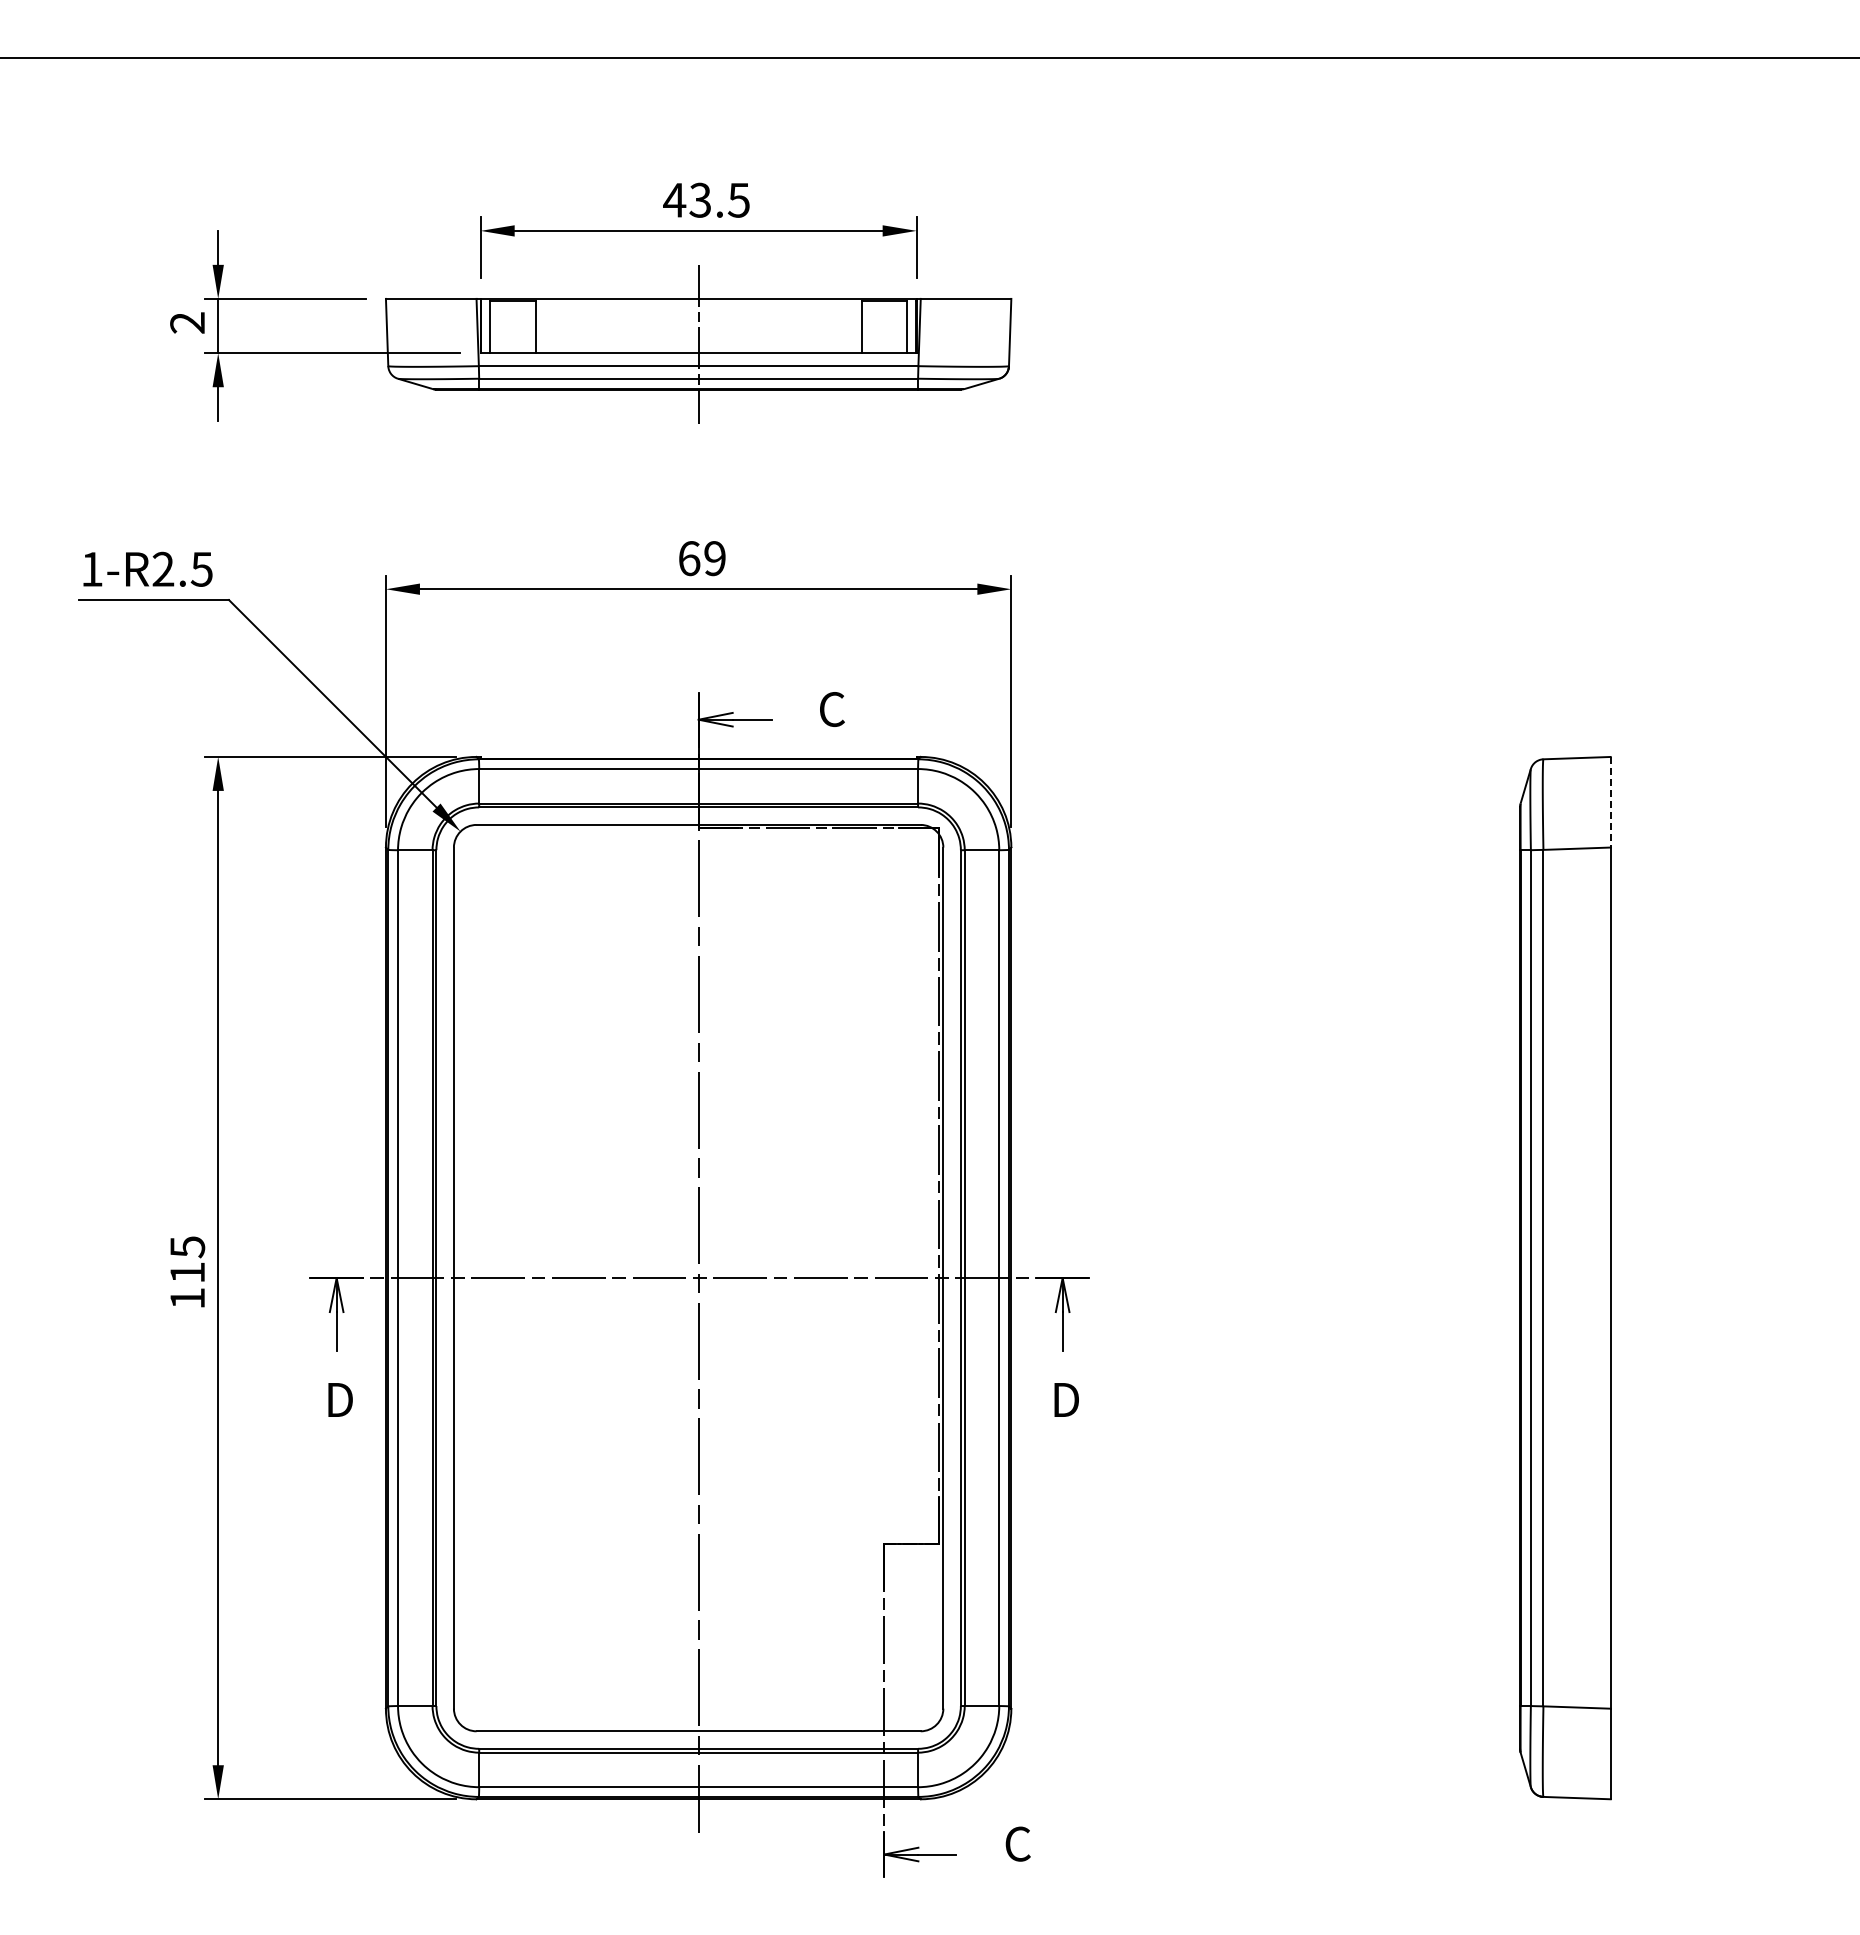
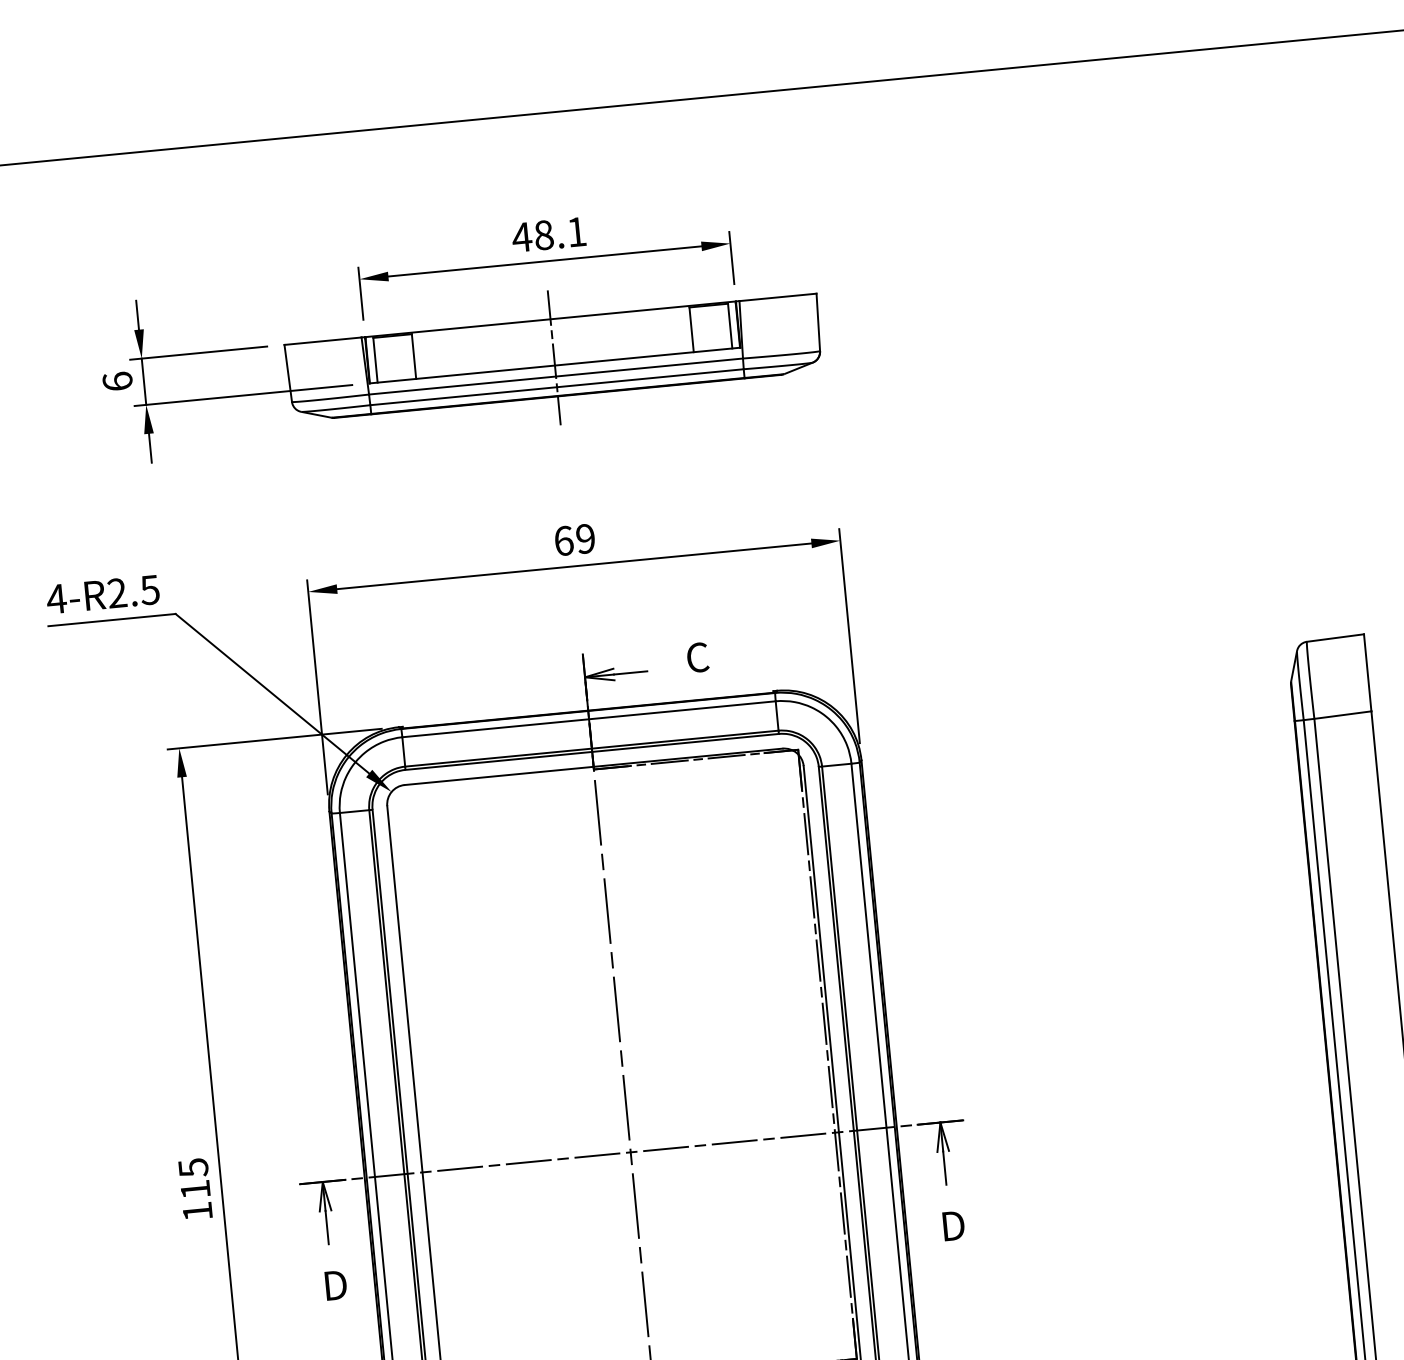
text: (719, 199) -> (560, 233), 43.5 -> 48.1
text: (187, 322) -> (117, 381), 2 -> 6
text: (91, 569) -> (56, 599), 1-R2.5 -> 4-R2.5
line: (1610, 802) -> (1367, 673), dashed -> solid

